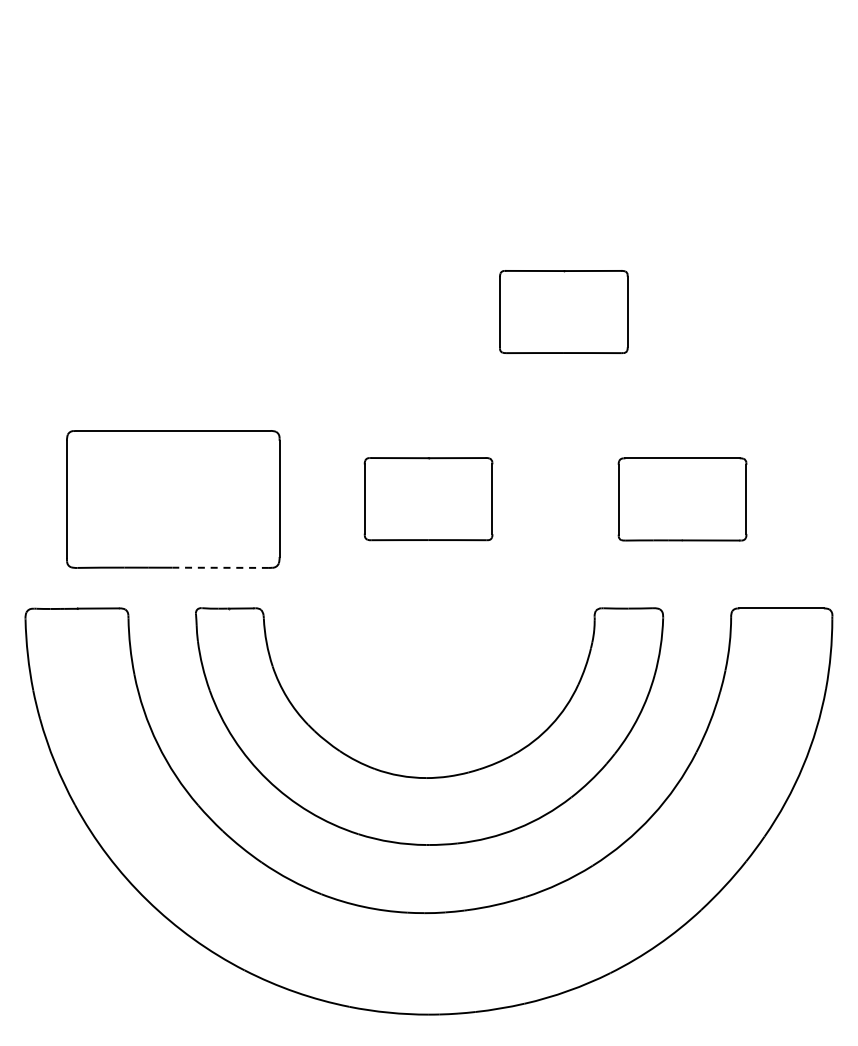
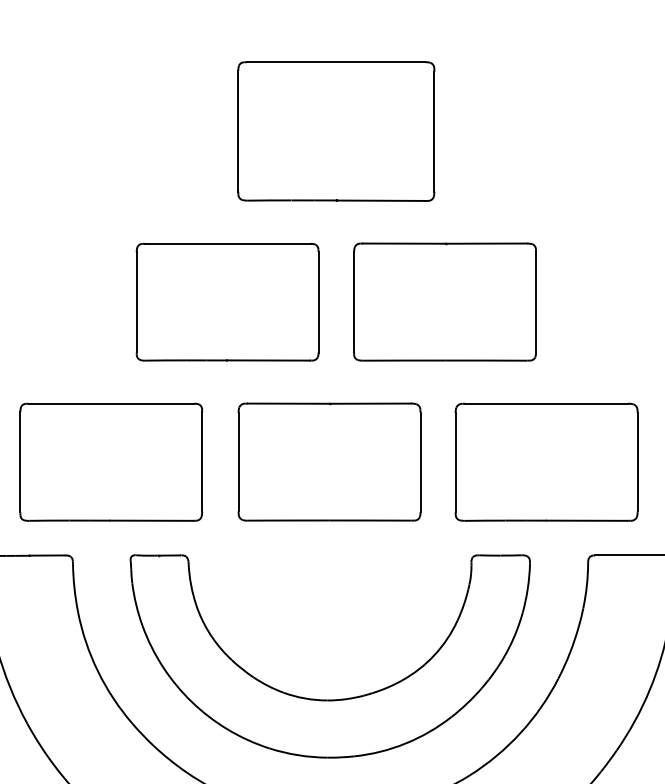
part: (436, 112) -> (336, 131), added
part: (563, 311) -> (444, 301), size x1.67
part: (309, 312) -> (227, 302), added
part: (428, 498) -> (329, 461), size x1.67
part: (682, 499) -> (546, 462), size x1.67
line: (219, 567) -> (150, 520), dashed -> solid

